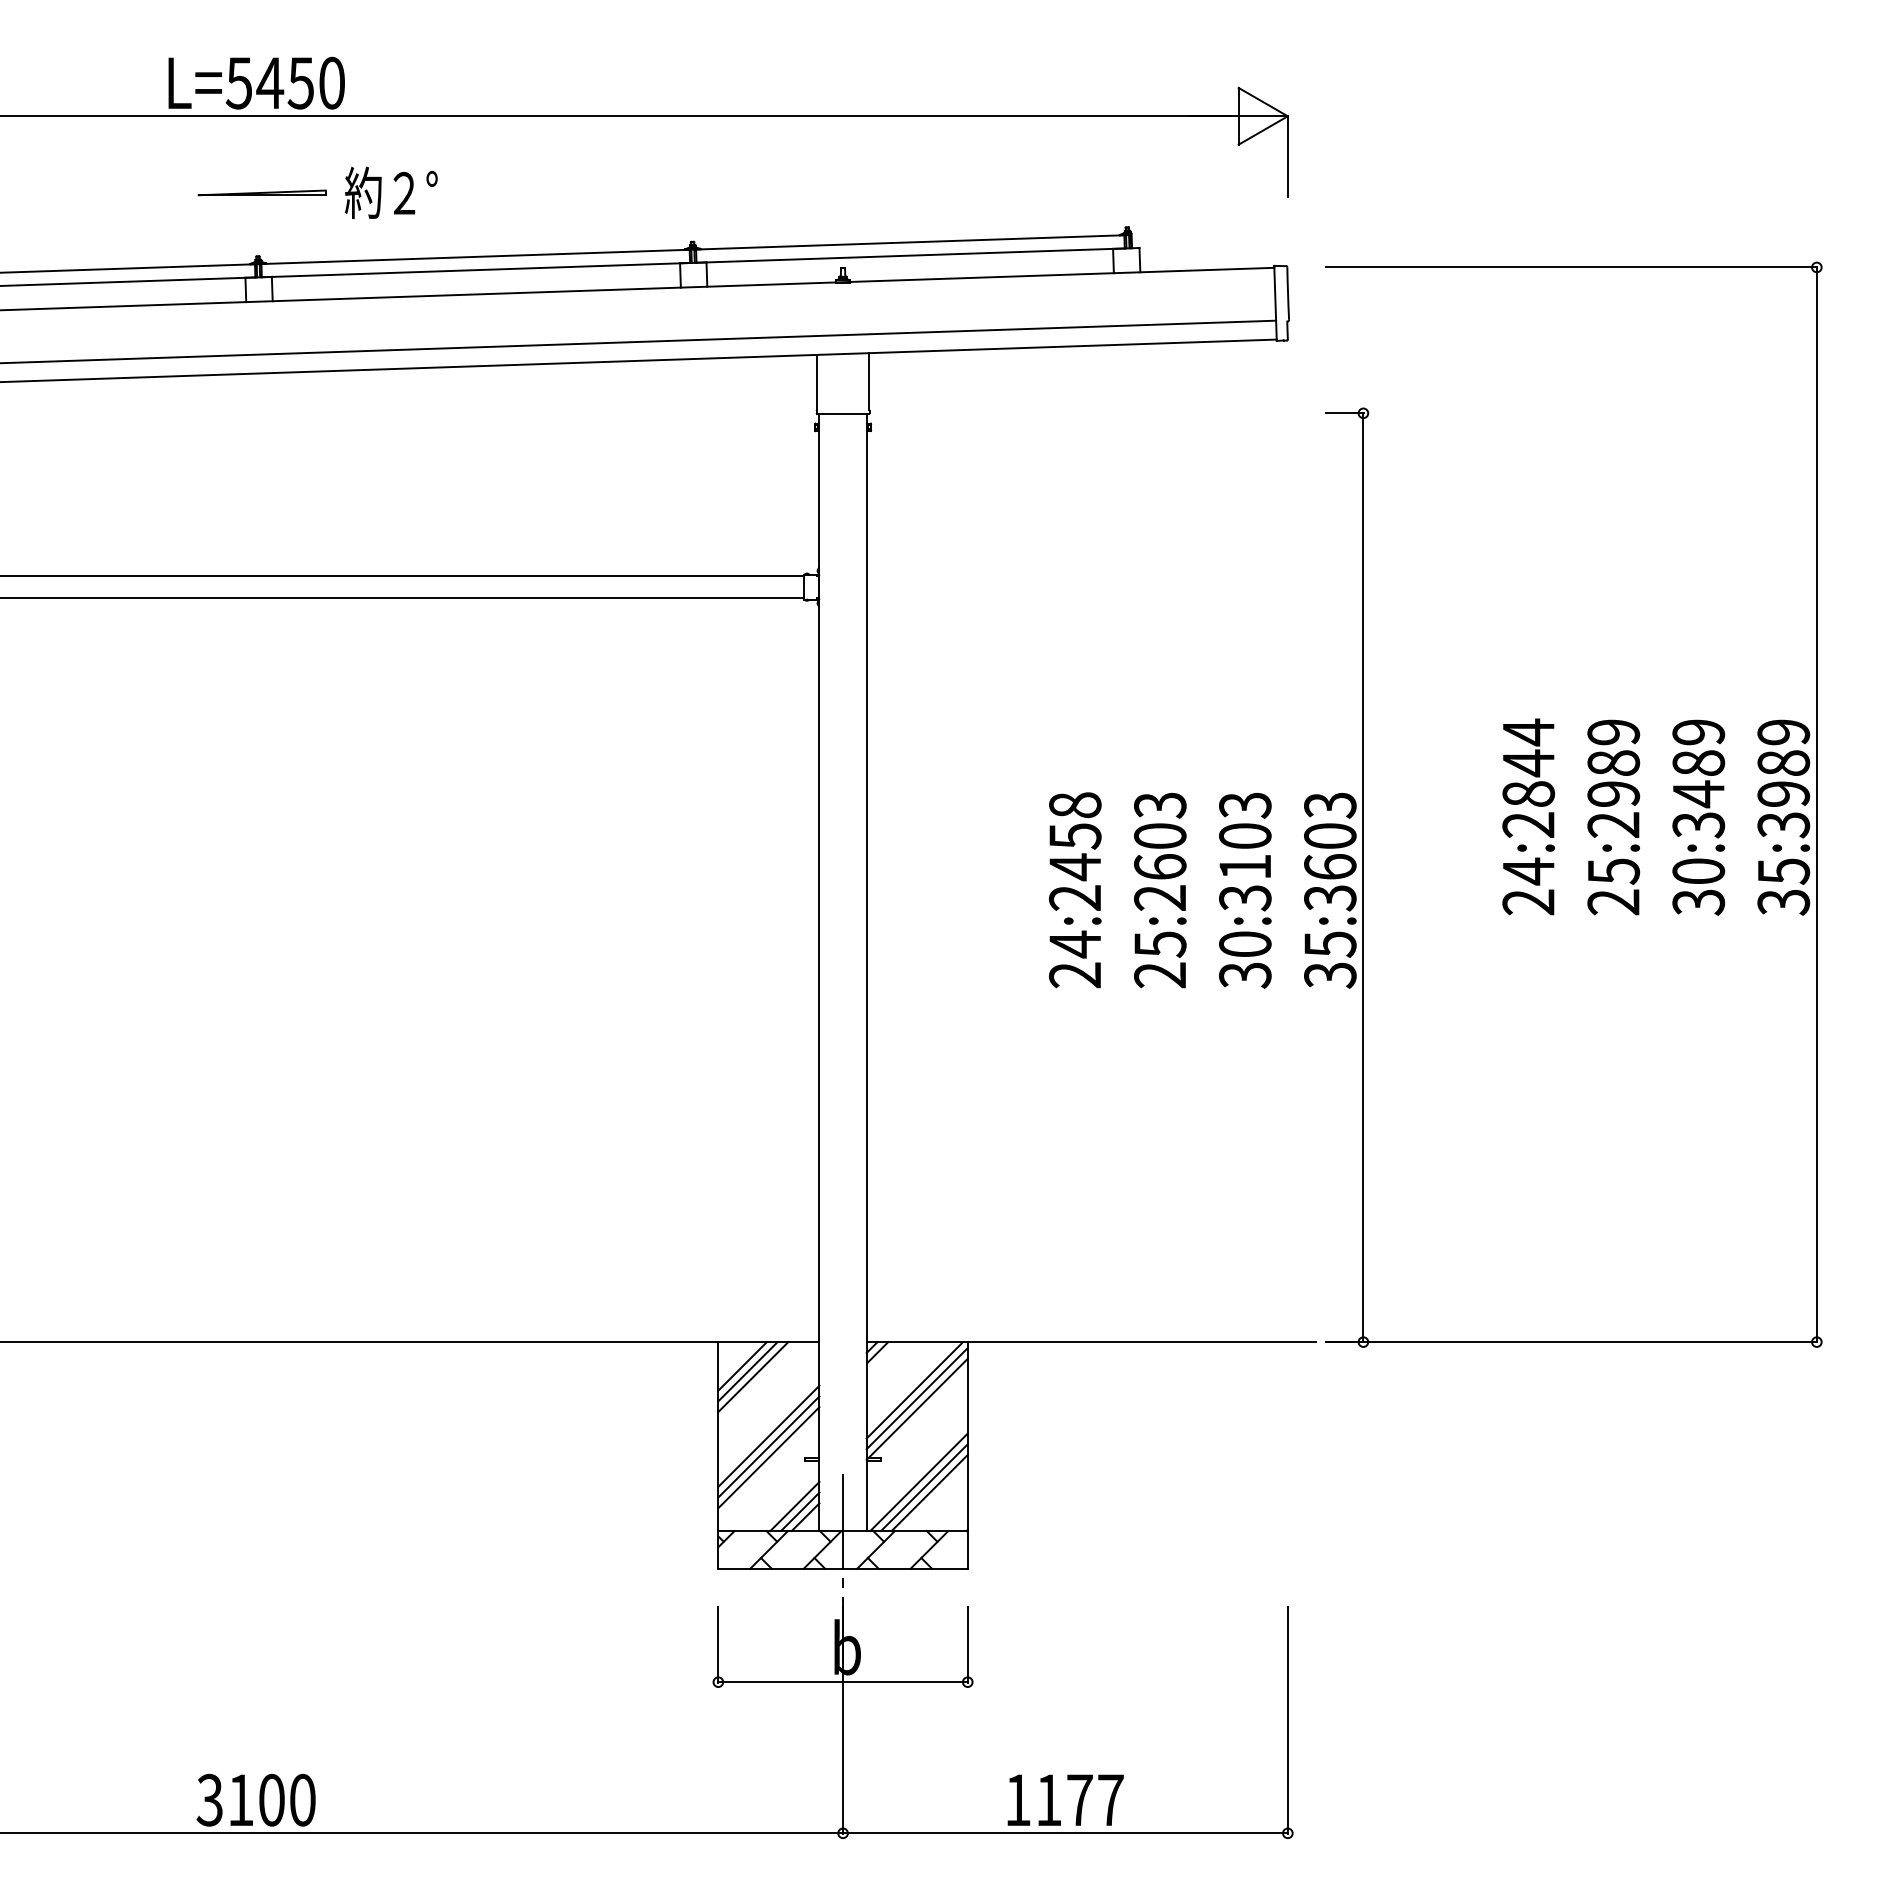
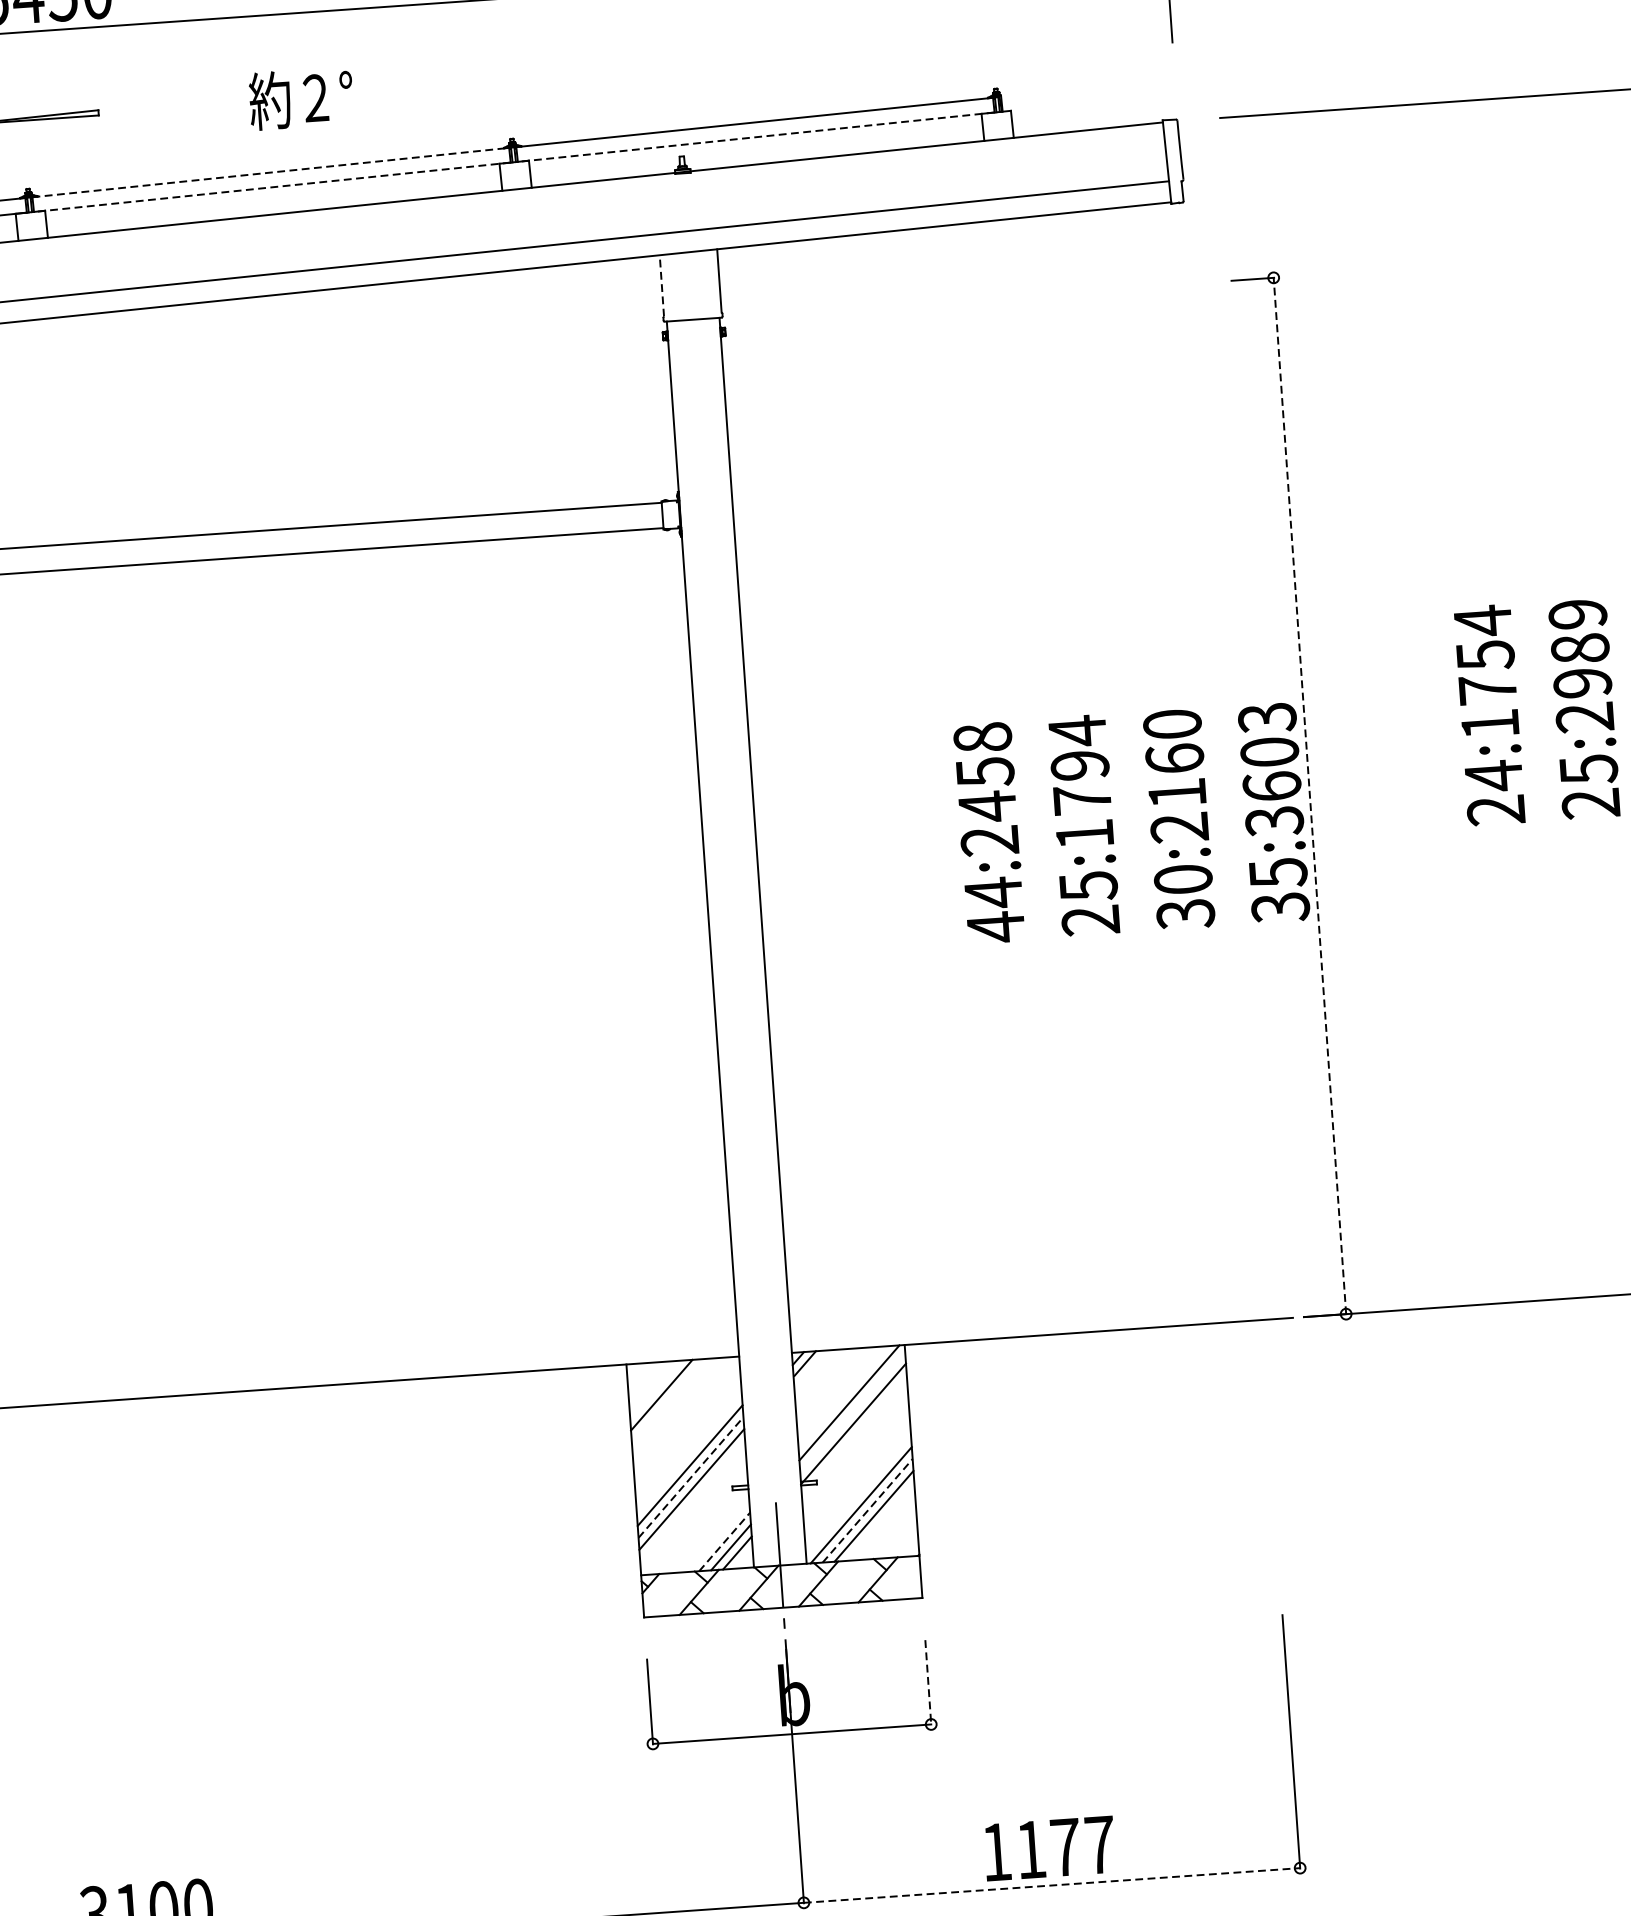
text: (390, 192) -> (300, 98), moved
line: (910, 255) -> (756, 137), solid -> dashed
line: (476, 256) -> (271, 172), solid -> dashed
line: (475, 270) -> (271, 187), solid -> dashed
line: (817, 381) -> (662, 284), solid -> dashed
text: (1528, 793) -> (1487, 689), 24:2844 -> 24:1754
text: (1160, 850) -> (1081, 781), 25:2603 -> 25:1794
text: (1245, 851) -> (1176, 775), 30:3103 -> 30:2160
line: (1363, 877) -> (1310, 795), solid -> dashed
text: (1074, 975) -> (995, 927), 24:2458 -> 44:2458
line: (742, 1366) -> (655, 1389), removed
line: (753, 1377) -> (668, 1401), removed
line: (916, 1398) -> (851, 1411), removed
line: (769, 1446) -> (691, 1476), solid -> dashed
line: (924, 1487) -> (867, 1510), solid -> dashed
line: (794, 1506) -> (724, 1541), solid -> dashed
line: (967, 1644) -> (928, 1682), solid -> dashed
line: (1065, 1833) -> (1052, 1885), solid -> dashed

